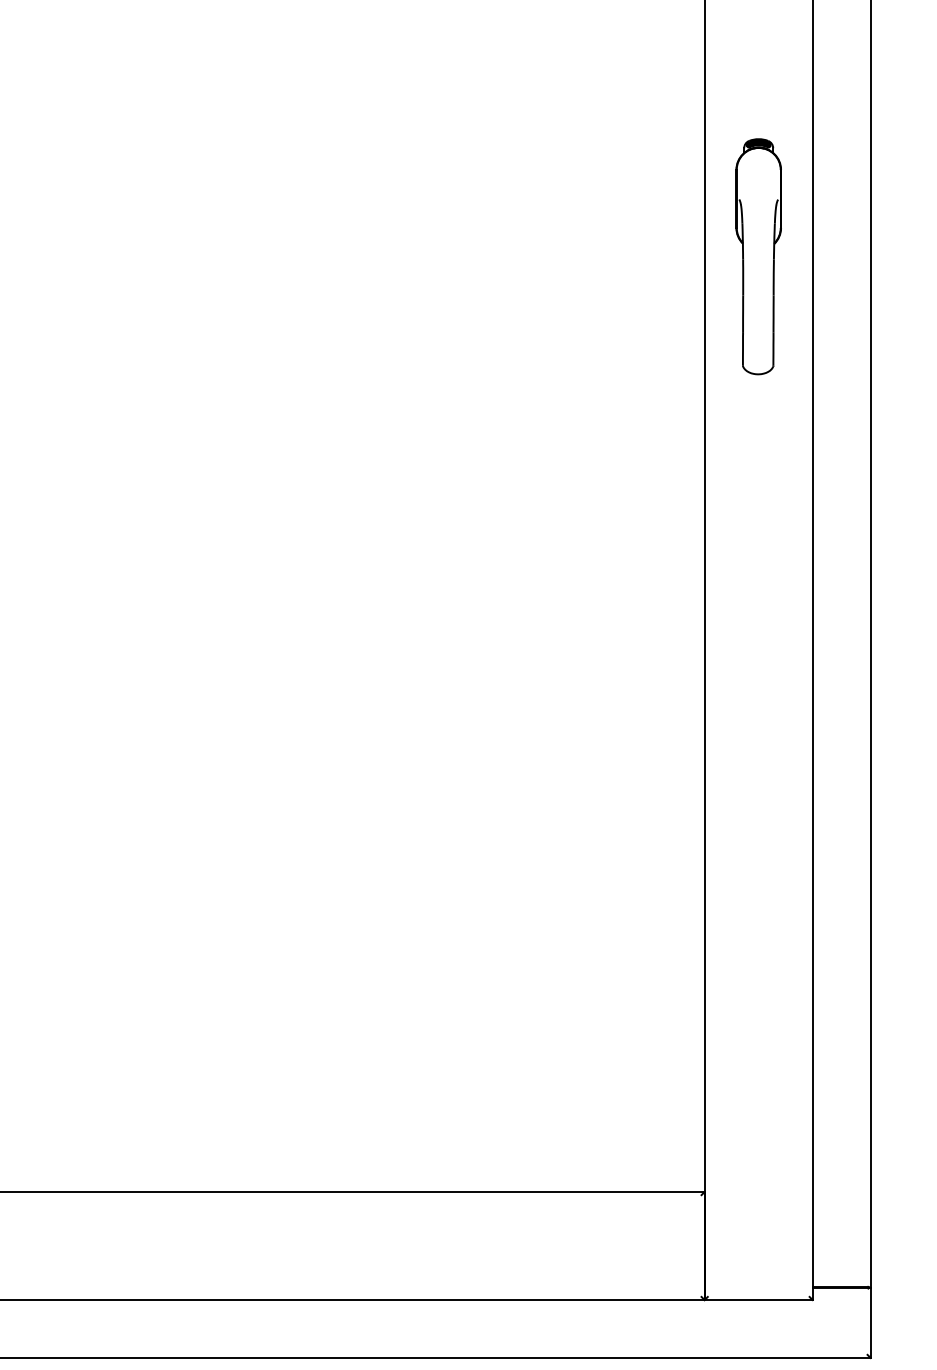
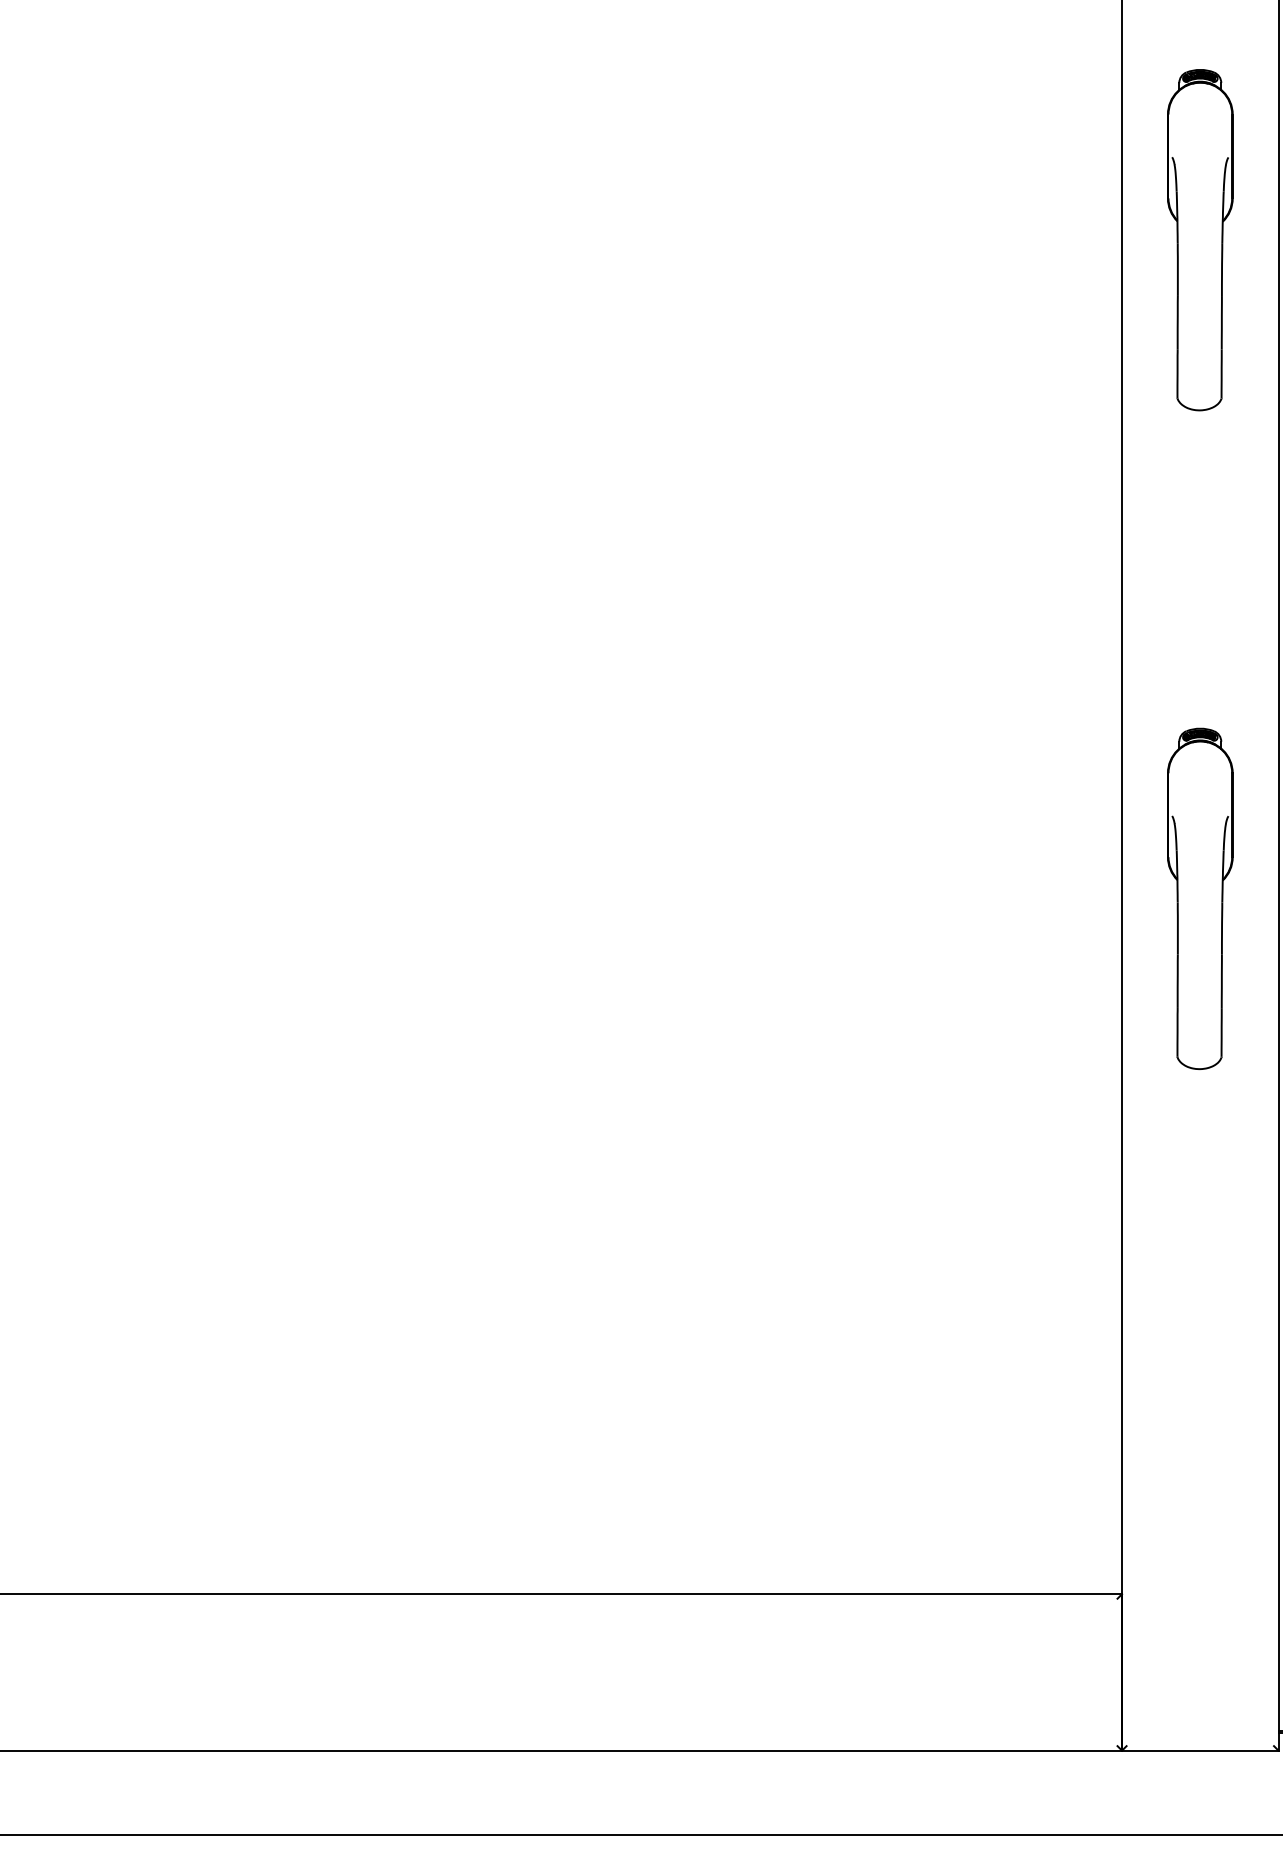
part: (758, 711) -> (1199, 898), added

